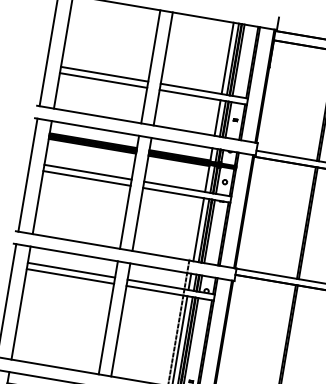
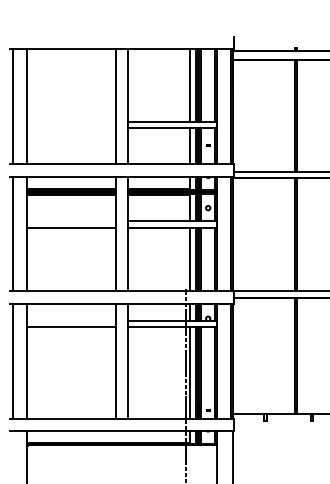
line: (104, 73) -> (71, 121), removed
line: (103, 80) -> (71, 128), removed
line: (87, 172) -> (71, 221), removed
line: (71, 270) -> (71, 320), removed

